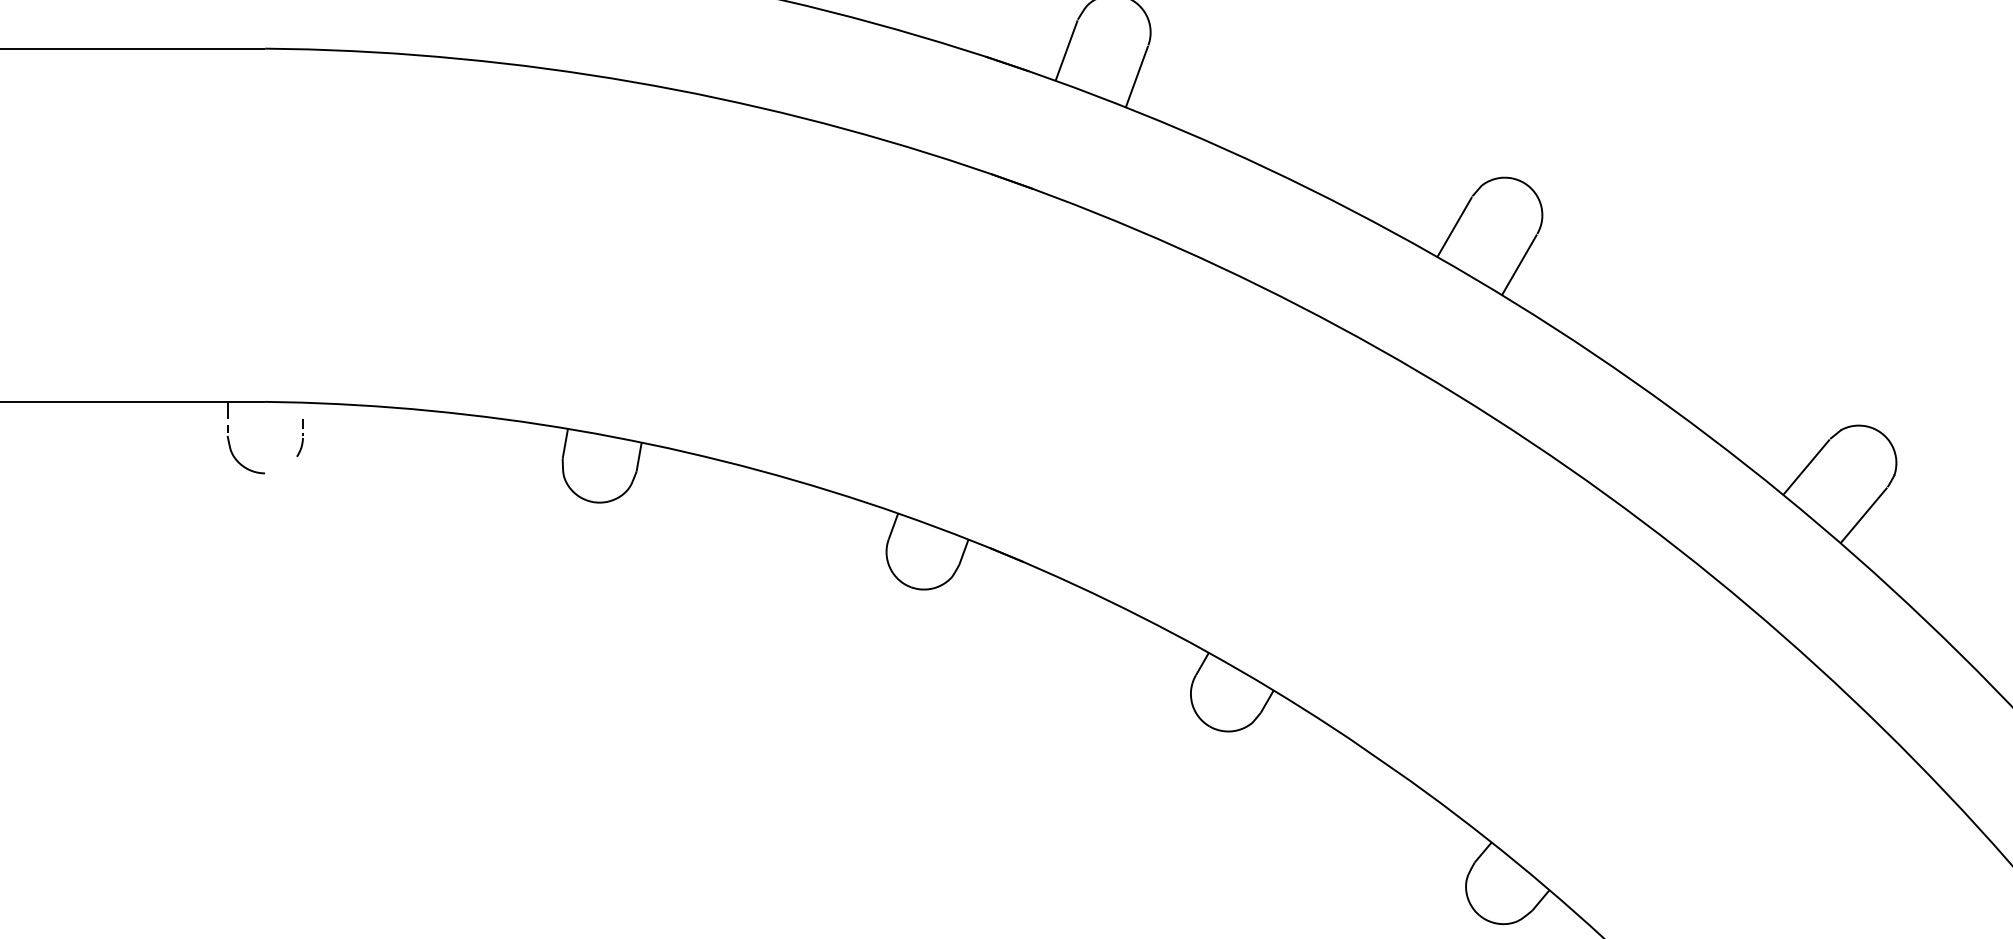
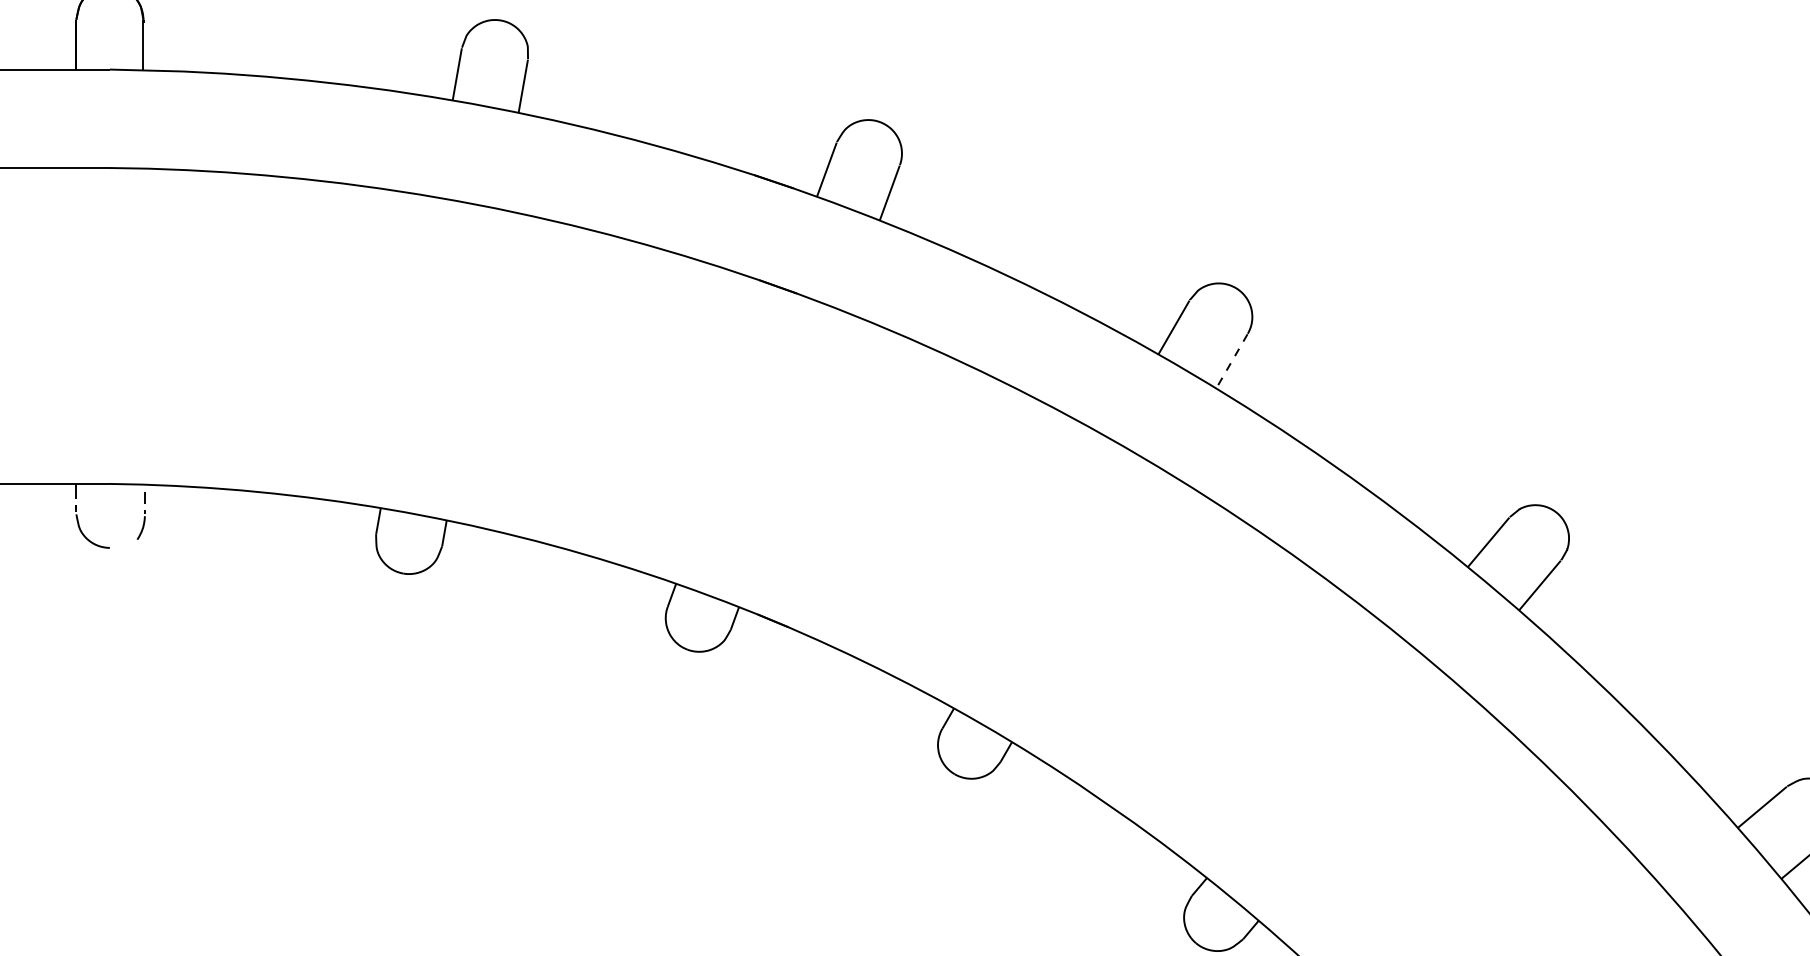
line: (1519, 264) -> (1231, 361), solid -> dashed
part: (299, 438) -> (140, 516), size x1.4

